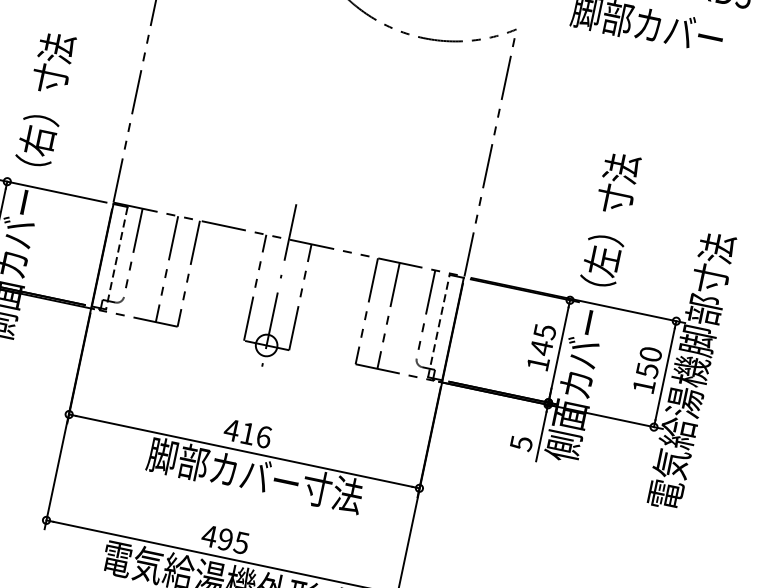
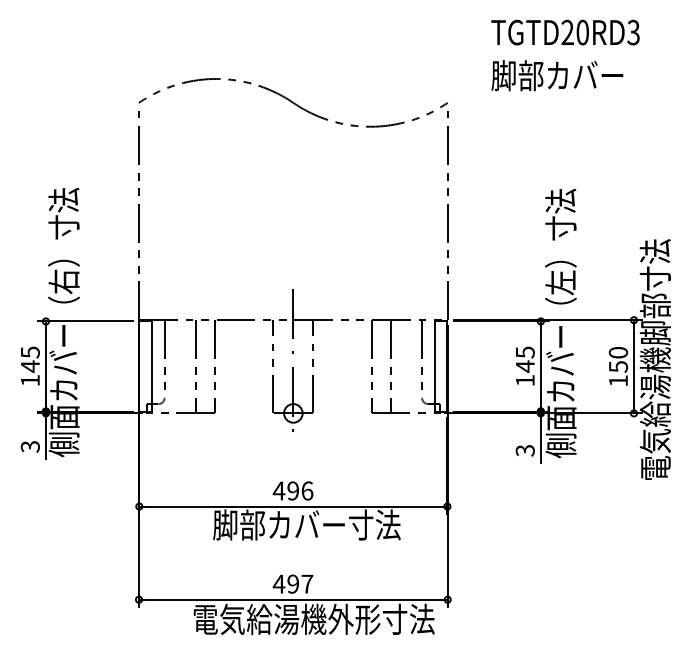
line: (116, 259) -> (151, 367), dashed -> solid
line: (438, 325) -> (434, 366), dashed -> solid
text: (247, 432) -> (292, 490), 416 -> 496
text: (520, 443) -> (524, 450), 5 -> 3
text: (241, 542) -> (307, 583), 495 -> 497

